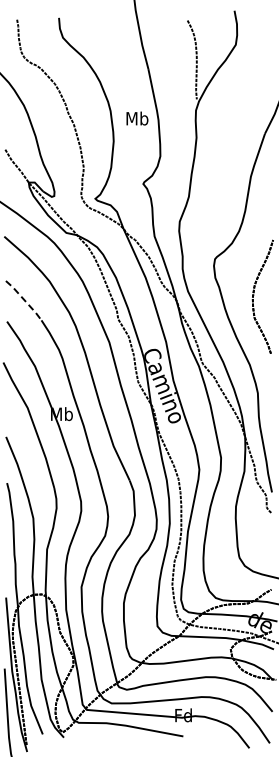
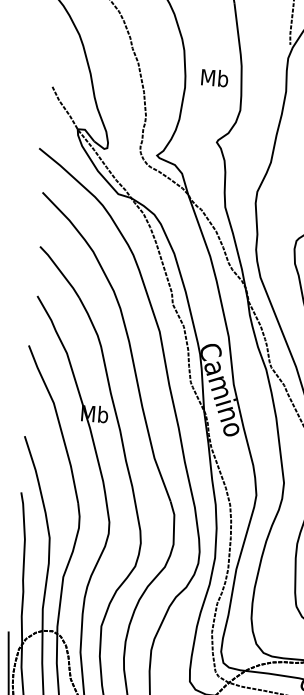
text: (137, 118) -> (214, 77), moved
line: (24, 300) -> (60, 272), dashed -> solid

